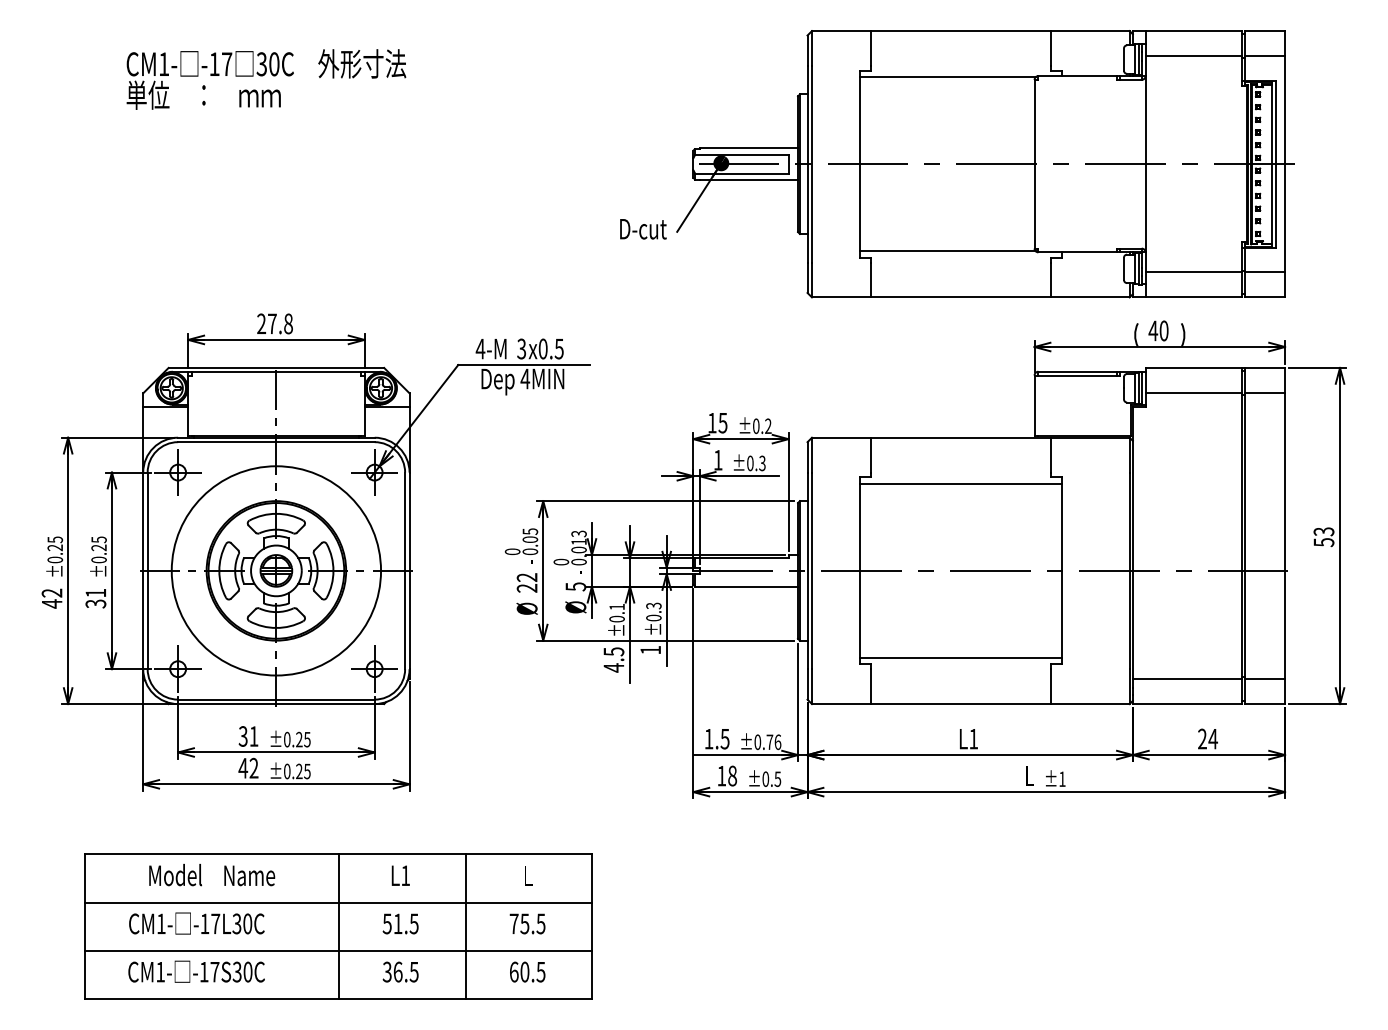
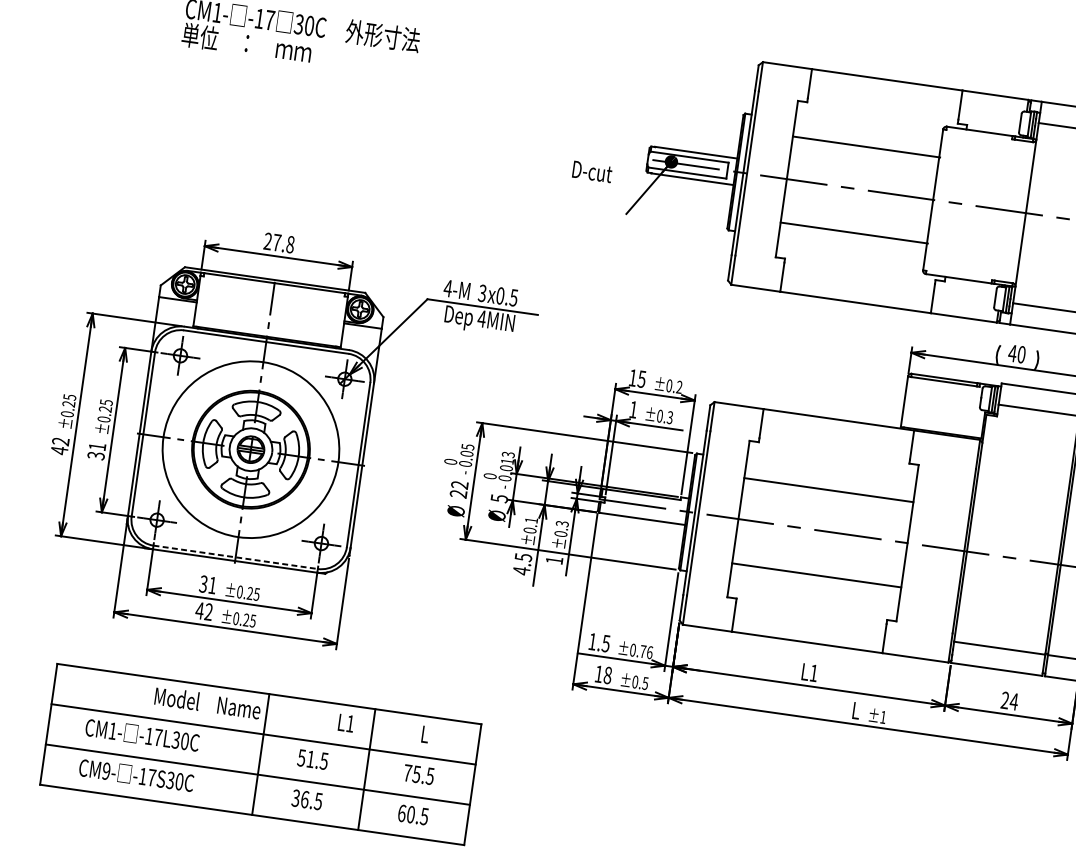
line: (947, 77) -> (866, 147), moved
text: (643, 229) -> (592, 172), moved
line: (947, 251) -> (854, 233), moved
line: (960, 483) -> (828, 489), moved
line: (960, 657) -> (816, 575), moved
line: (276, 699) -> (235, 557), solid -> dashed
text: (212, 874) -> (208, 702), moved
text: (400, 875) -> (346, 723), moved
text: (160, 971) -> (106, 770), CM1- -> CM9-

